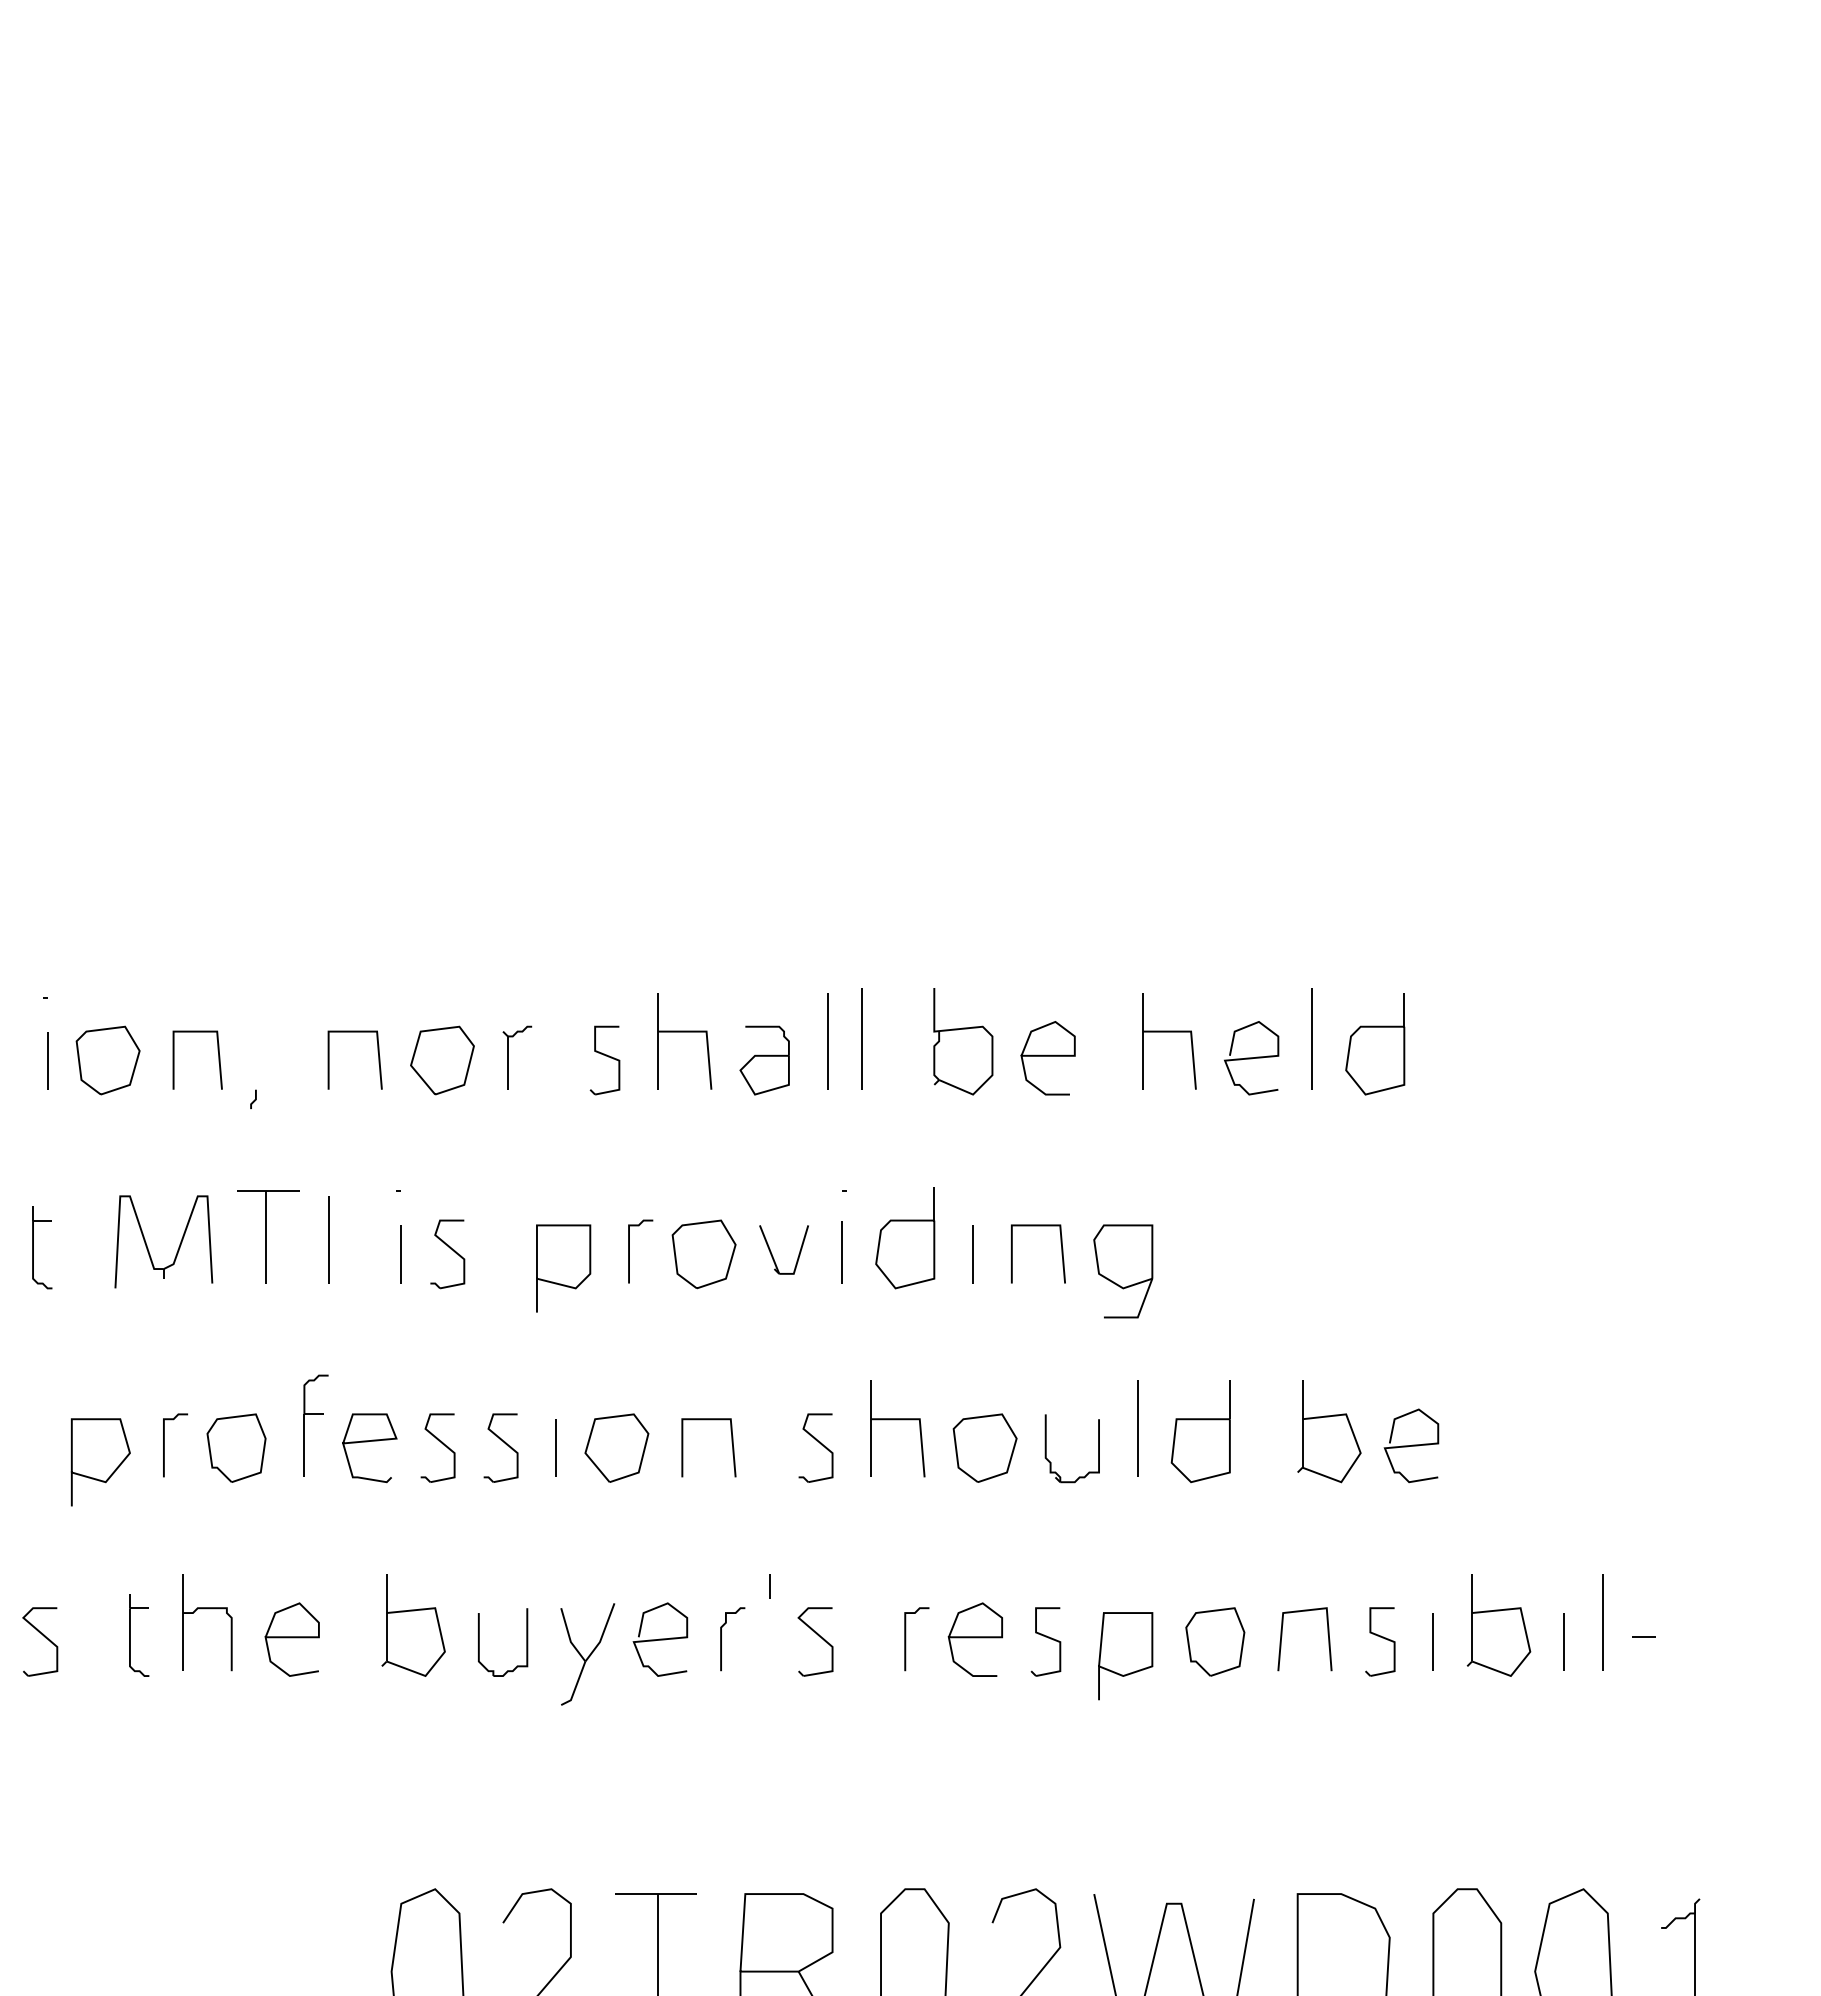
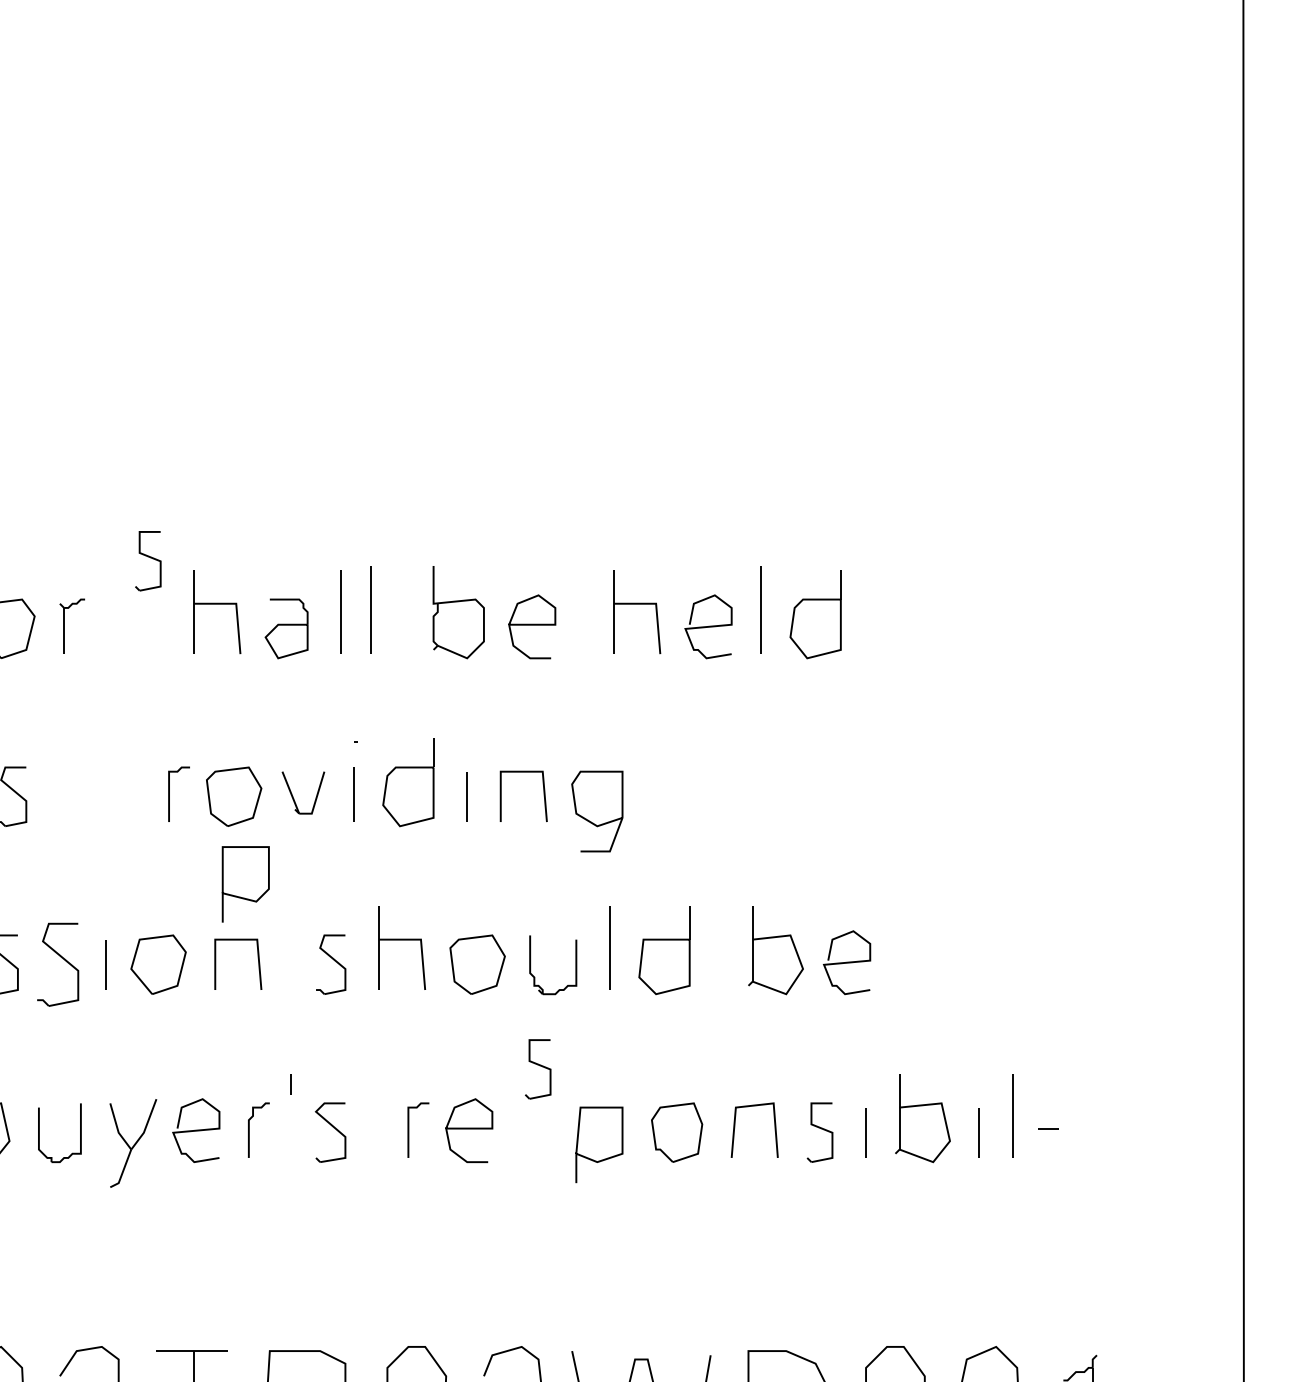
part: (604, 1060) -> (147, 561), moved
curve: (561, 1283) -> (243, 897), moved
part: (500, 1447) -> (57, 964), size x1.4
part: (1045, 1641) -> (537, 1068), moved

